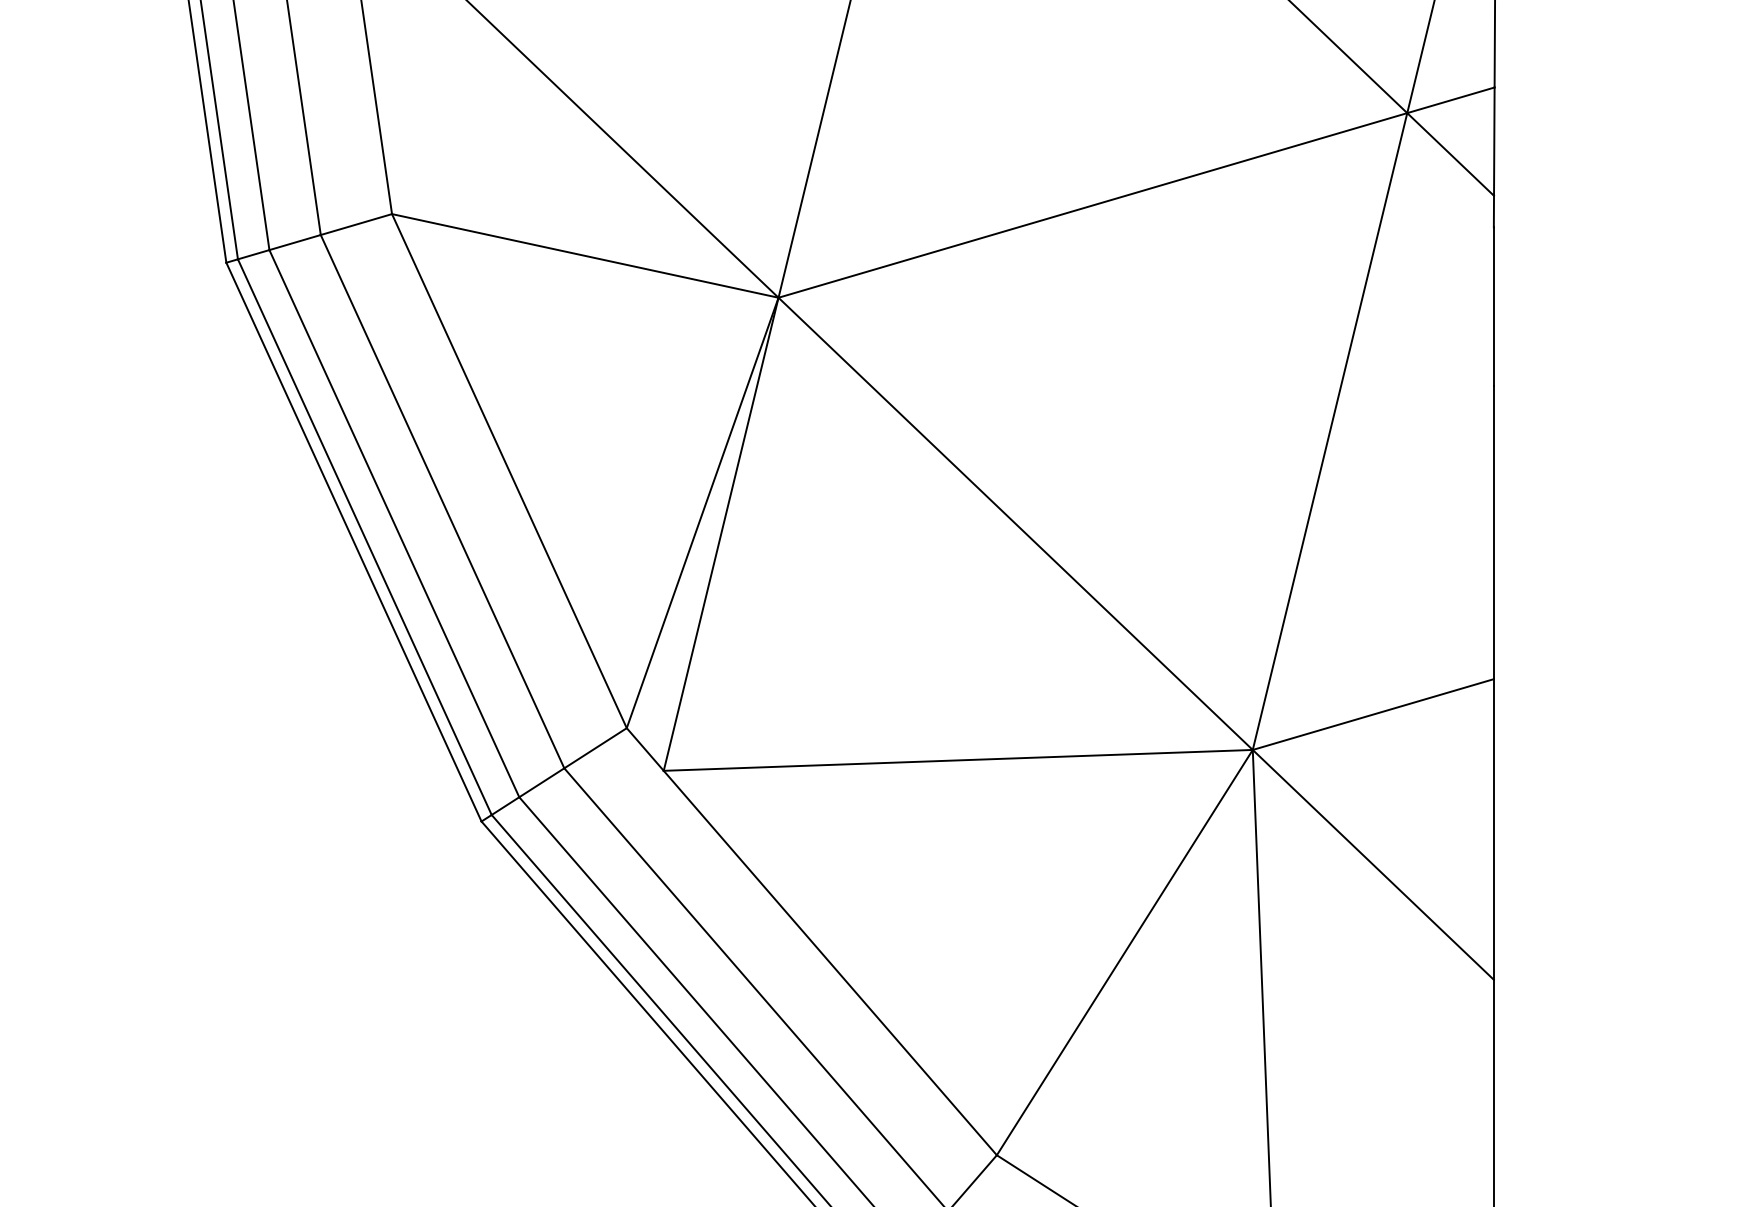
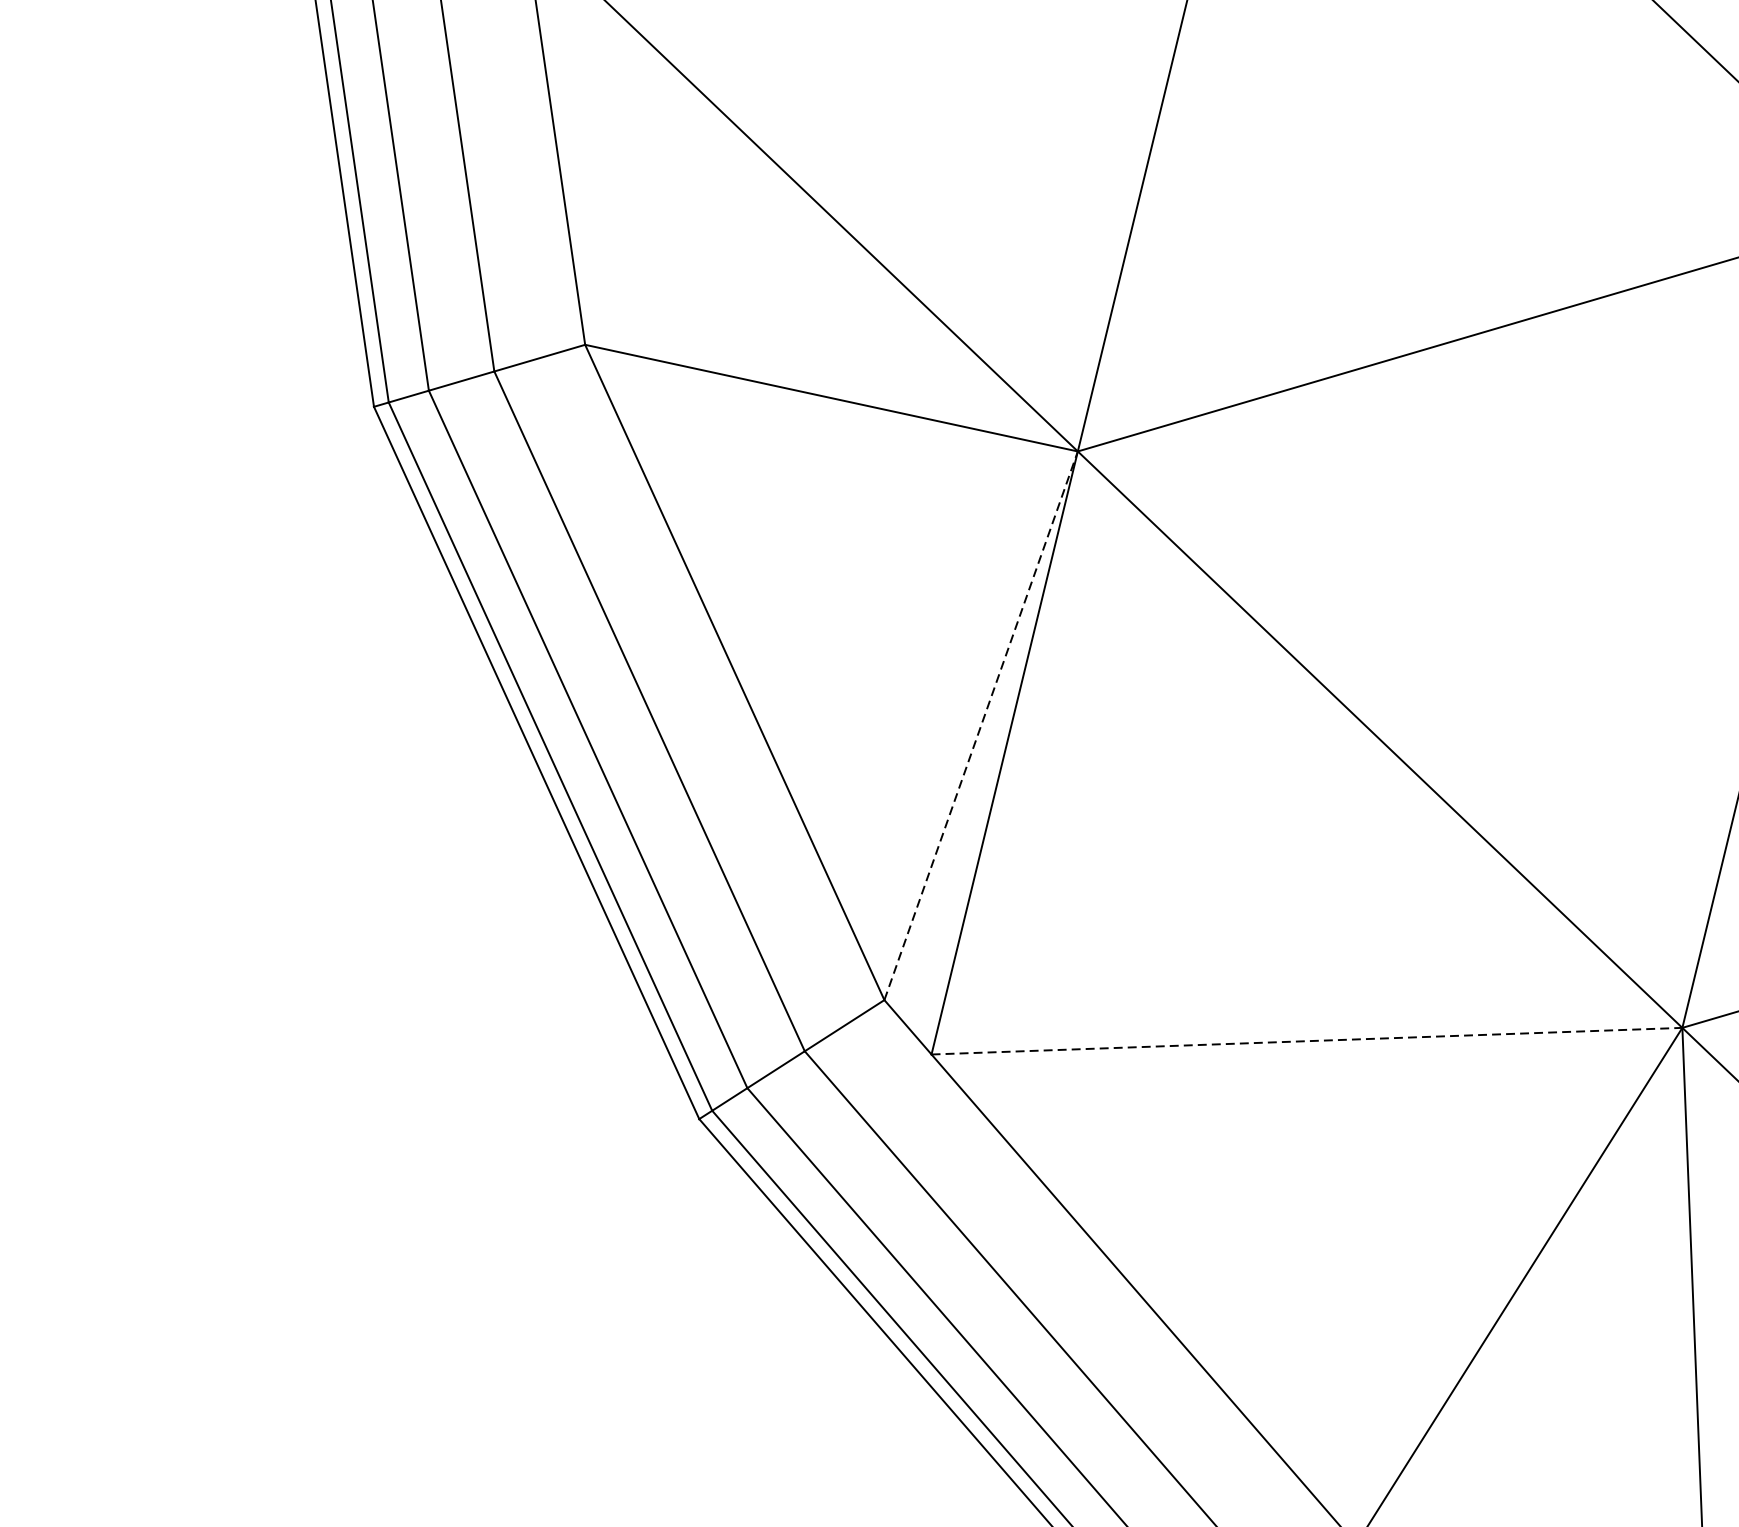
line: (702, 512) -> (980, 725), solid -> dashed
line: (958, 760) -> (1307, 1041), solid -> dashed

